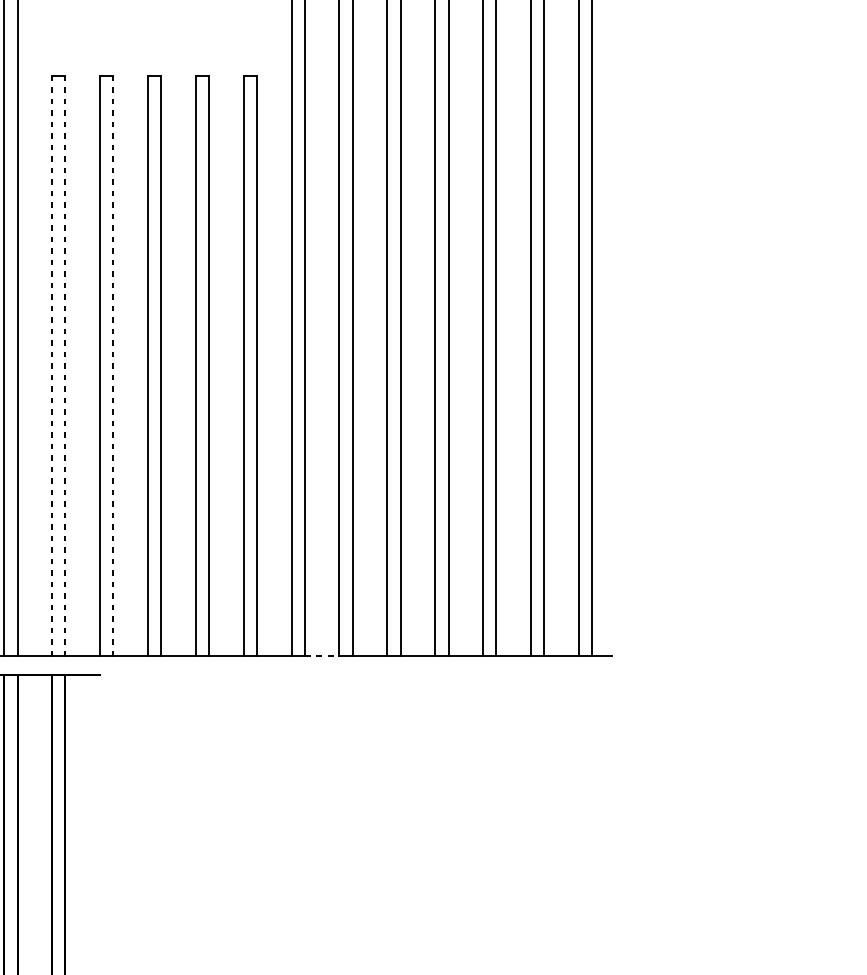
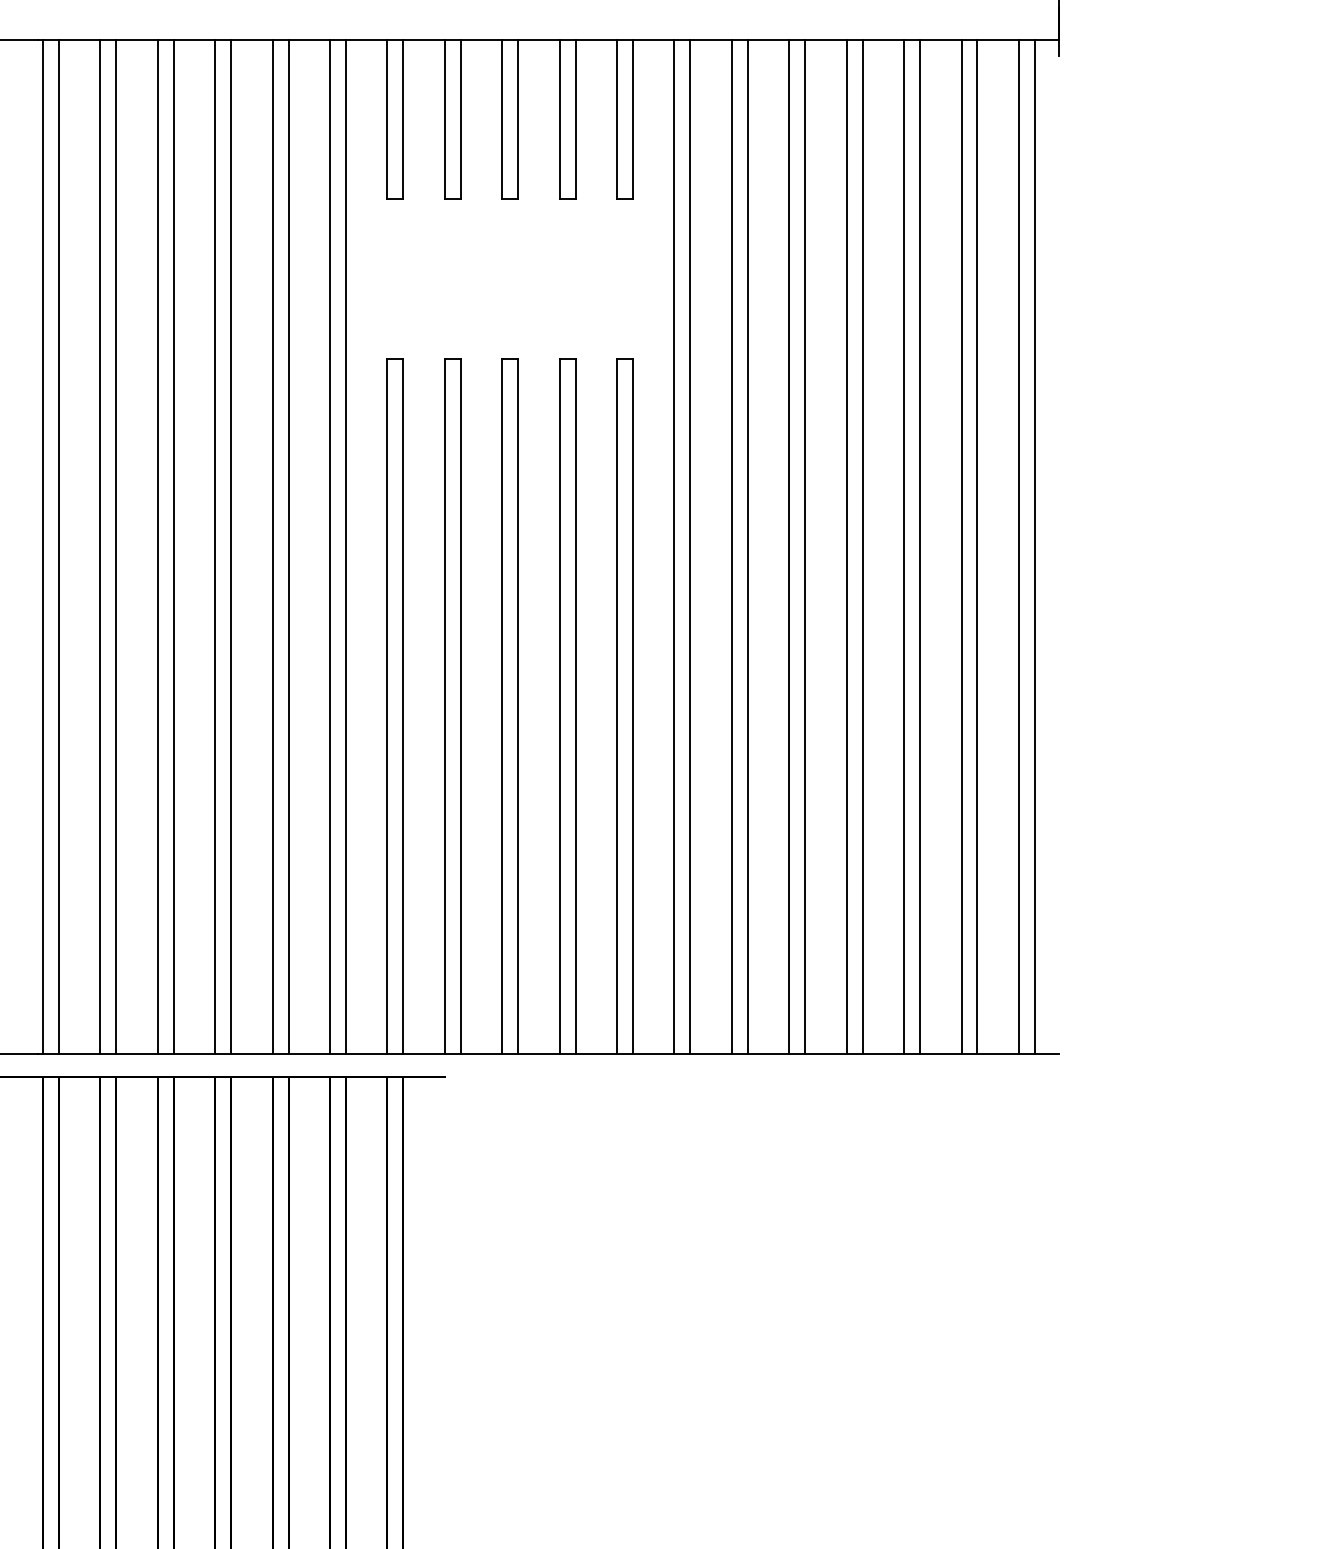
line: (52, 366) -> (387, 706), dashed -> solid
line: (65, 366) -> (403, 706), dashed -> solid
line: (113, 366) -> (460, 706), dashed -> solid
line: (322, 656) -> (711, 1054), dashed -> solid

